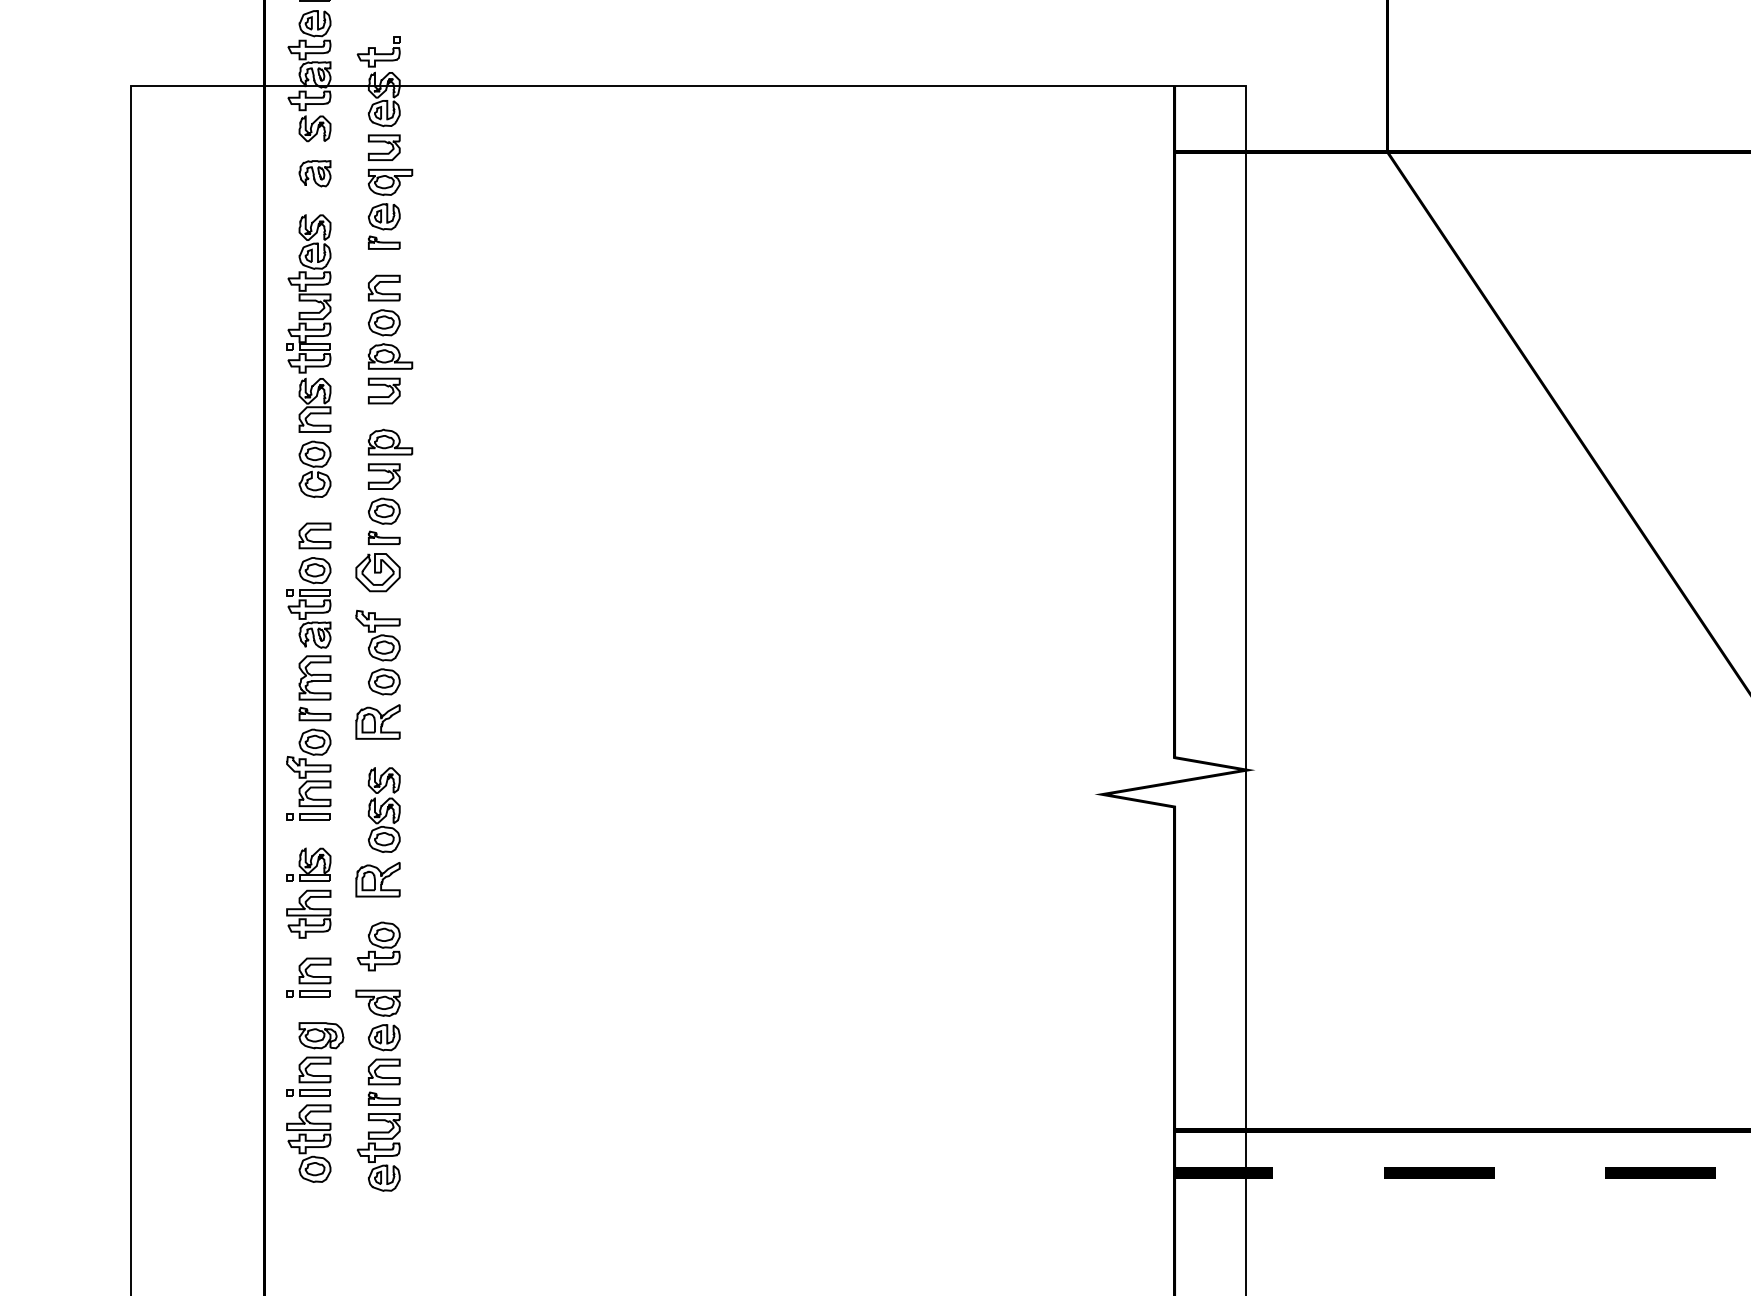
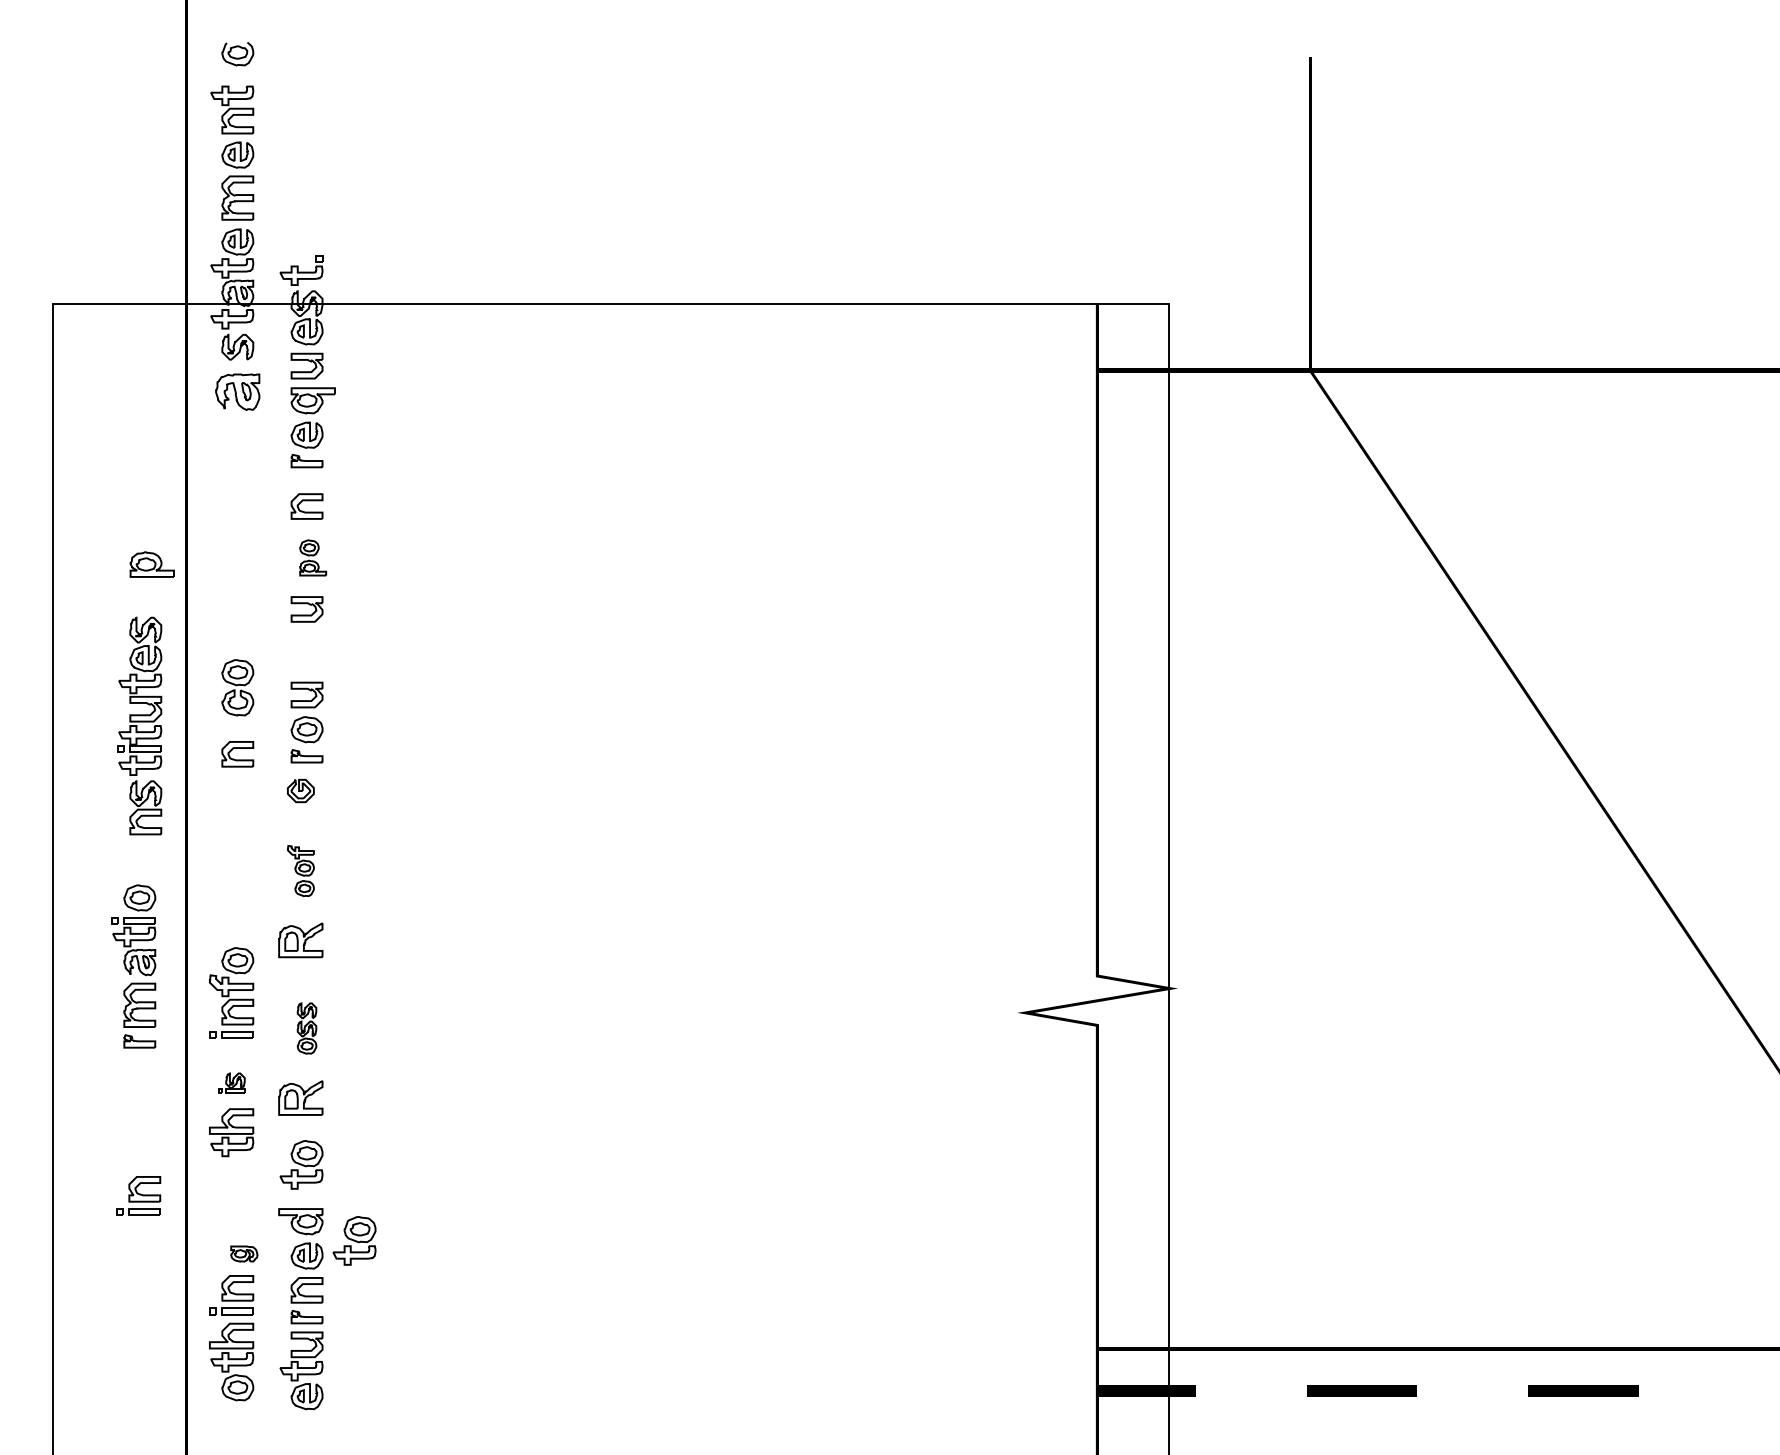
part: (314, 173) -> (237, 391), size x1.4
part: (308, 323) -> (139, 725), moved
part: (389, 339) -> (312, 557), size x0.6
part: (389, 442) -> (151, 564), moved
part: (377, 572) -> (300, 790), size x0.6
part: (308, 639) -> (133, 966), moved
part: (377, 652) -> (300, 870), size x0.6
part: (383, 810) -> (306, 1028), size x0.6
part: (308, 864) -> (231, 1082), size x0.6
part: (308, 977) -> (138, 1195), moved
part: (431, 1022) -> (354, 1240), added
part: (321, 1035) -> (244, 1253), size x0.6

